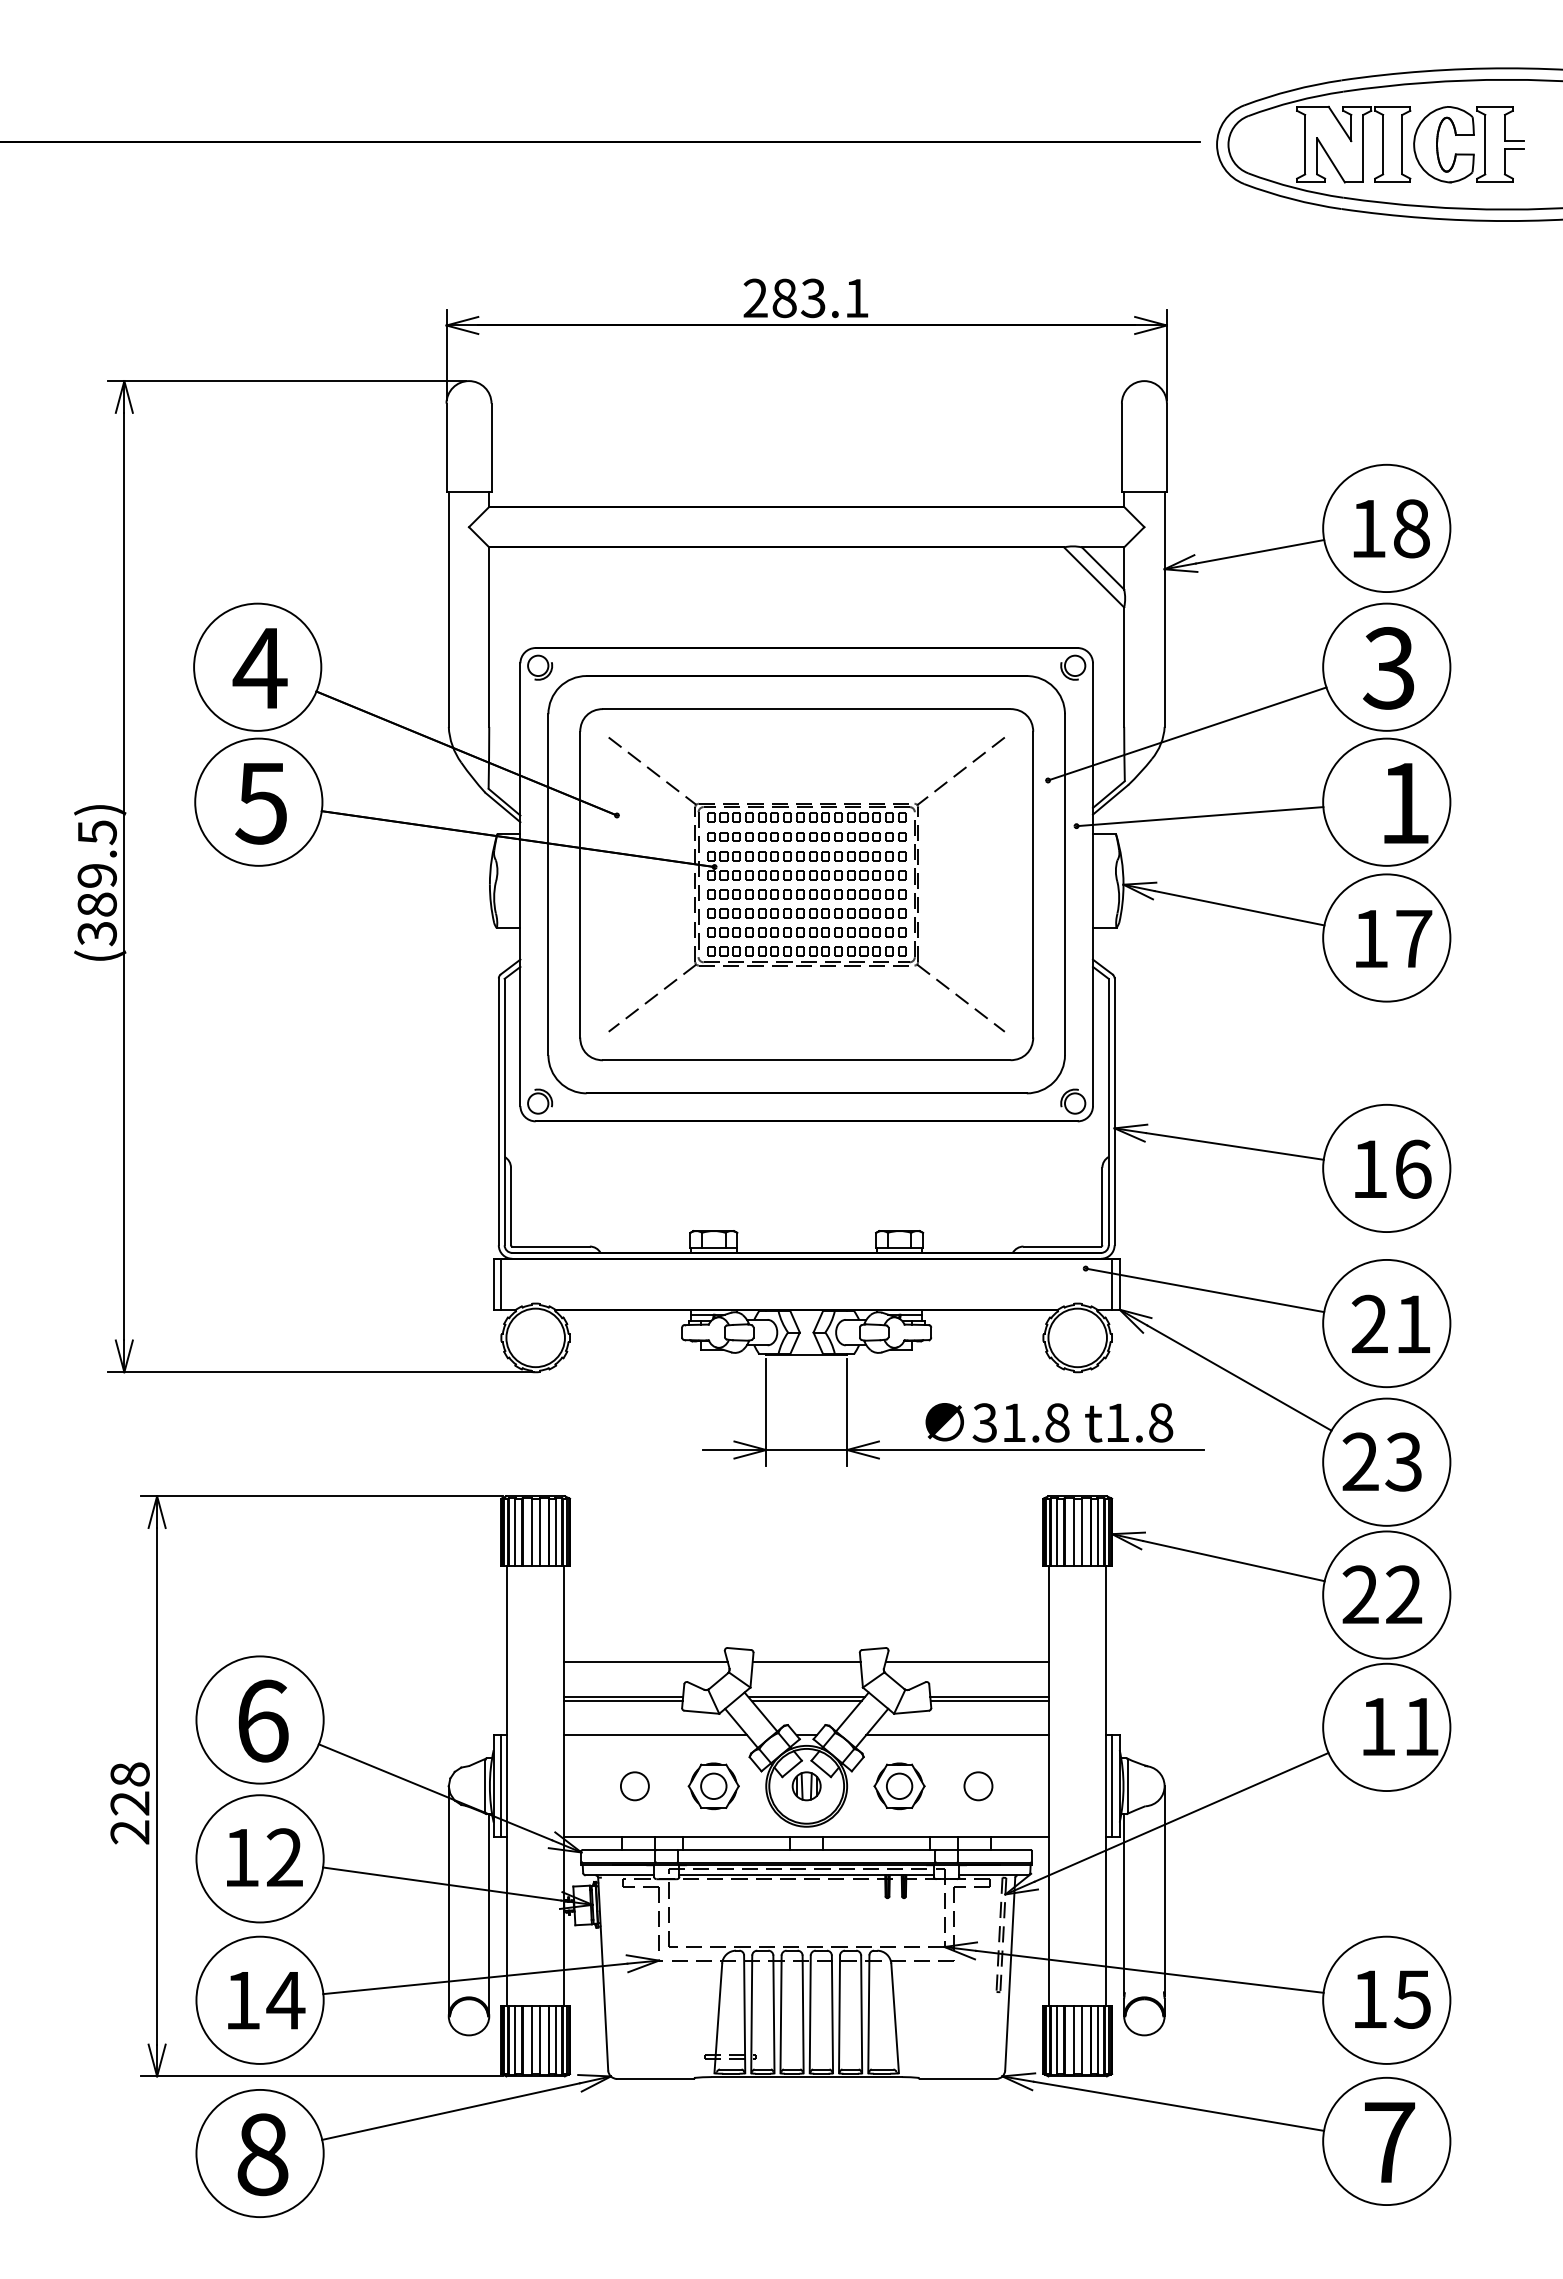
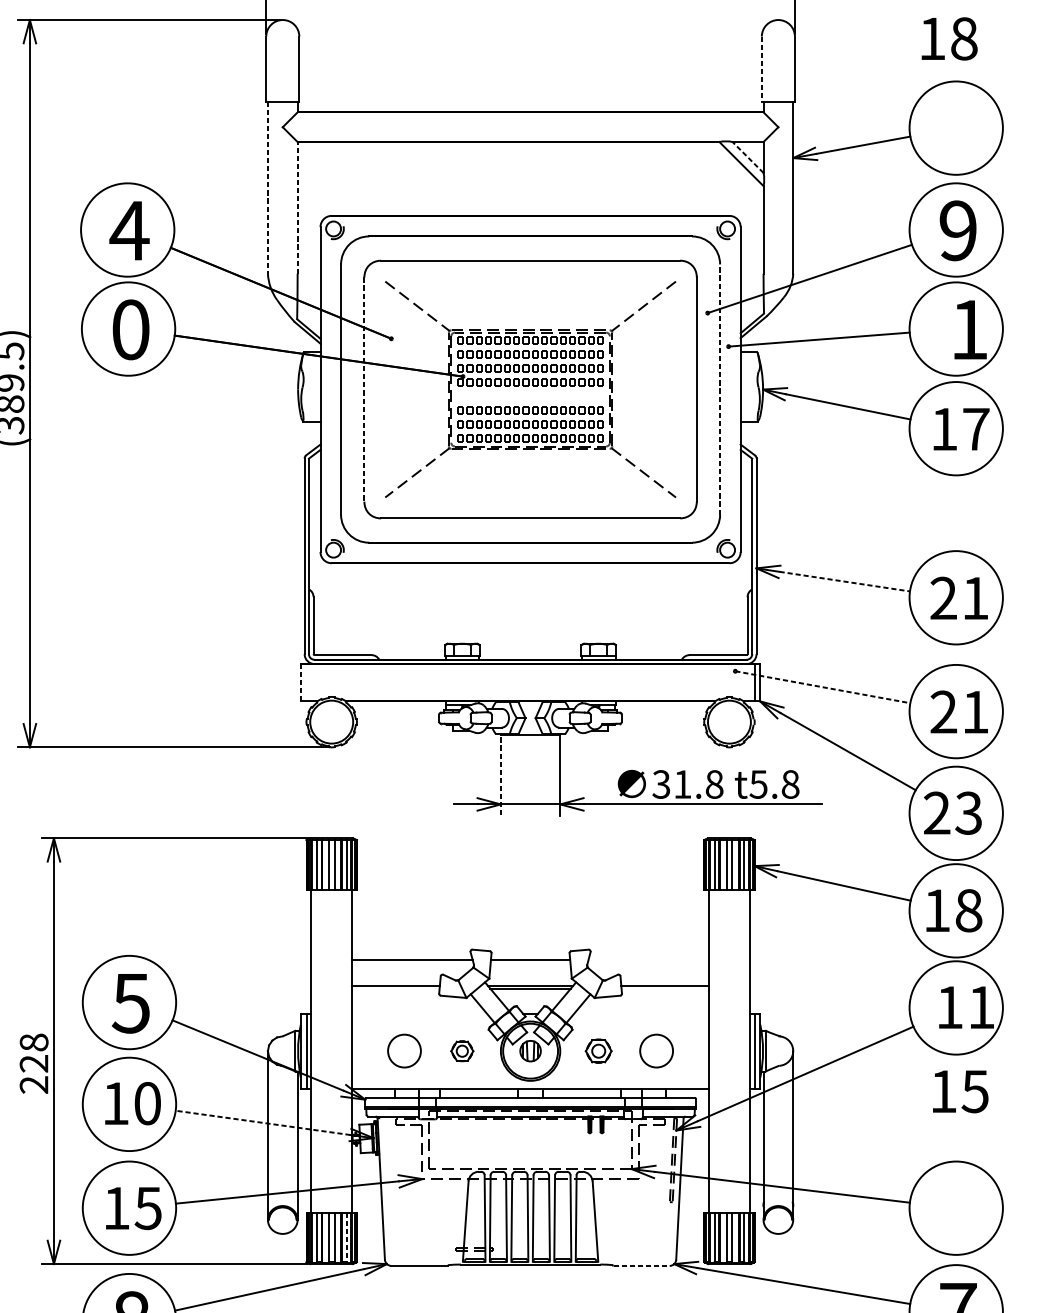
line: (1121, 448) -> (761, 69), solid -> dashed
text: (1391, 528) -> (949, 38), moved
line: (1103, 568) -> (748, 157), solid -> dashed
line: (448, 610) -> (267, 188), solid -> dashed
line: (489, 637) -> (297, 208), solid -> dashed
text: (1388, 668) -> (957, 230), 3 -> 9
text: (261, 802) -> (130, 329), 5 -> 0
line: (580, 884) -> (364, 389), solid -> dashed
line: (1064, 884) -> (719, 389), solid -> dashed
part: (806, 894) -> (530, 396), removed
line: (1234, 1146) -> (844, 581), solid -> dashed
text: (1391, 1168) -> (959, 597), 16 -> 21
line: (493, 1283) -> (300, 682), solid -> dashed
line: (501, 1283) -> (306, 682), removed
line: (1205, 1290) -> (823, 687), solid -> dashed
line: (766, 1412) -> (501, 776), solid -> dashed
text: (1117, 1422) -> (758, 784), t1.8 -> t5.8
text: (1382, 1594) -> (953, 910), 22 -> 18
line: (967, 1661) -> (648, 959), removed
line: (622, 1701) -> (395, 988), removed
line: (989, 1701) -> (664, 988), removed
text: (262, 1720) -> (131, 1002), 6 -> 5
line: (655, 1735) -> (419, 1013), removed
line: (957, 1735) -> (641, 1013), removed
circle: (634, 1786) -> (404, 1051), size x1.6
part: (713, 1786) -> (462, 1051), size x0.6
part: (899, 1786) -> (598, 1051), size x0.7
circle: (978, 1786) -> (656, 1051), size x1.6
text: (284, 1857) -> (147, 1103), 12 -> 10
line: (441, 1883) -> (262, 1122), solid -> dashed
text: (1392, 1999) -> (960, 1091), moved
text: (285, 2001) -> (148, 1209), 14 -> 15
line: (556, 2040) -> (346, 1237), solid -> dashed
line: (958, 2078) -> (641, 1265), solid -> dashed

